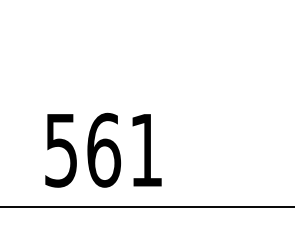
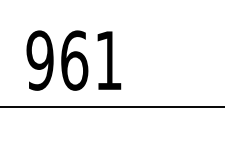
text: (60, 149) -> (39, 59), 561 -> 961

